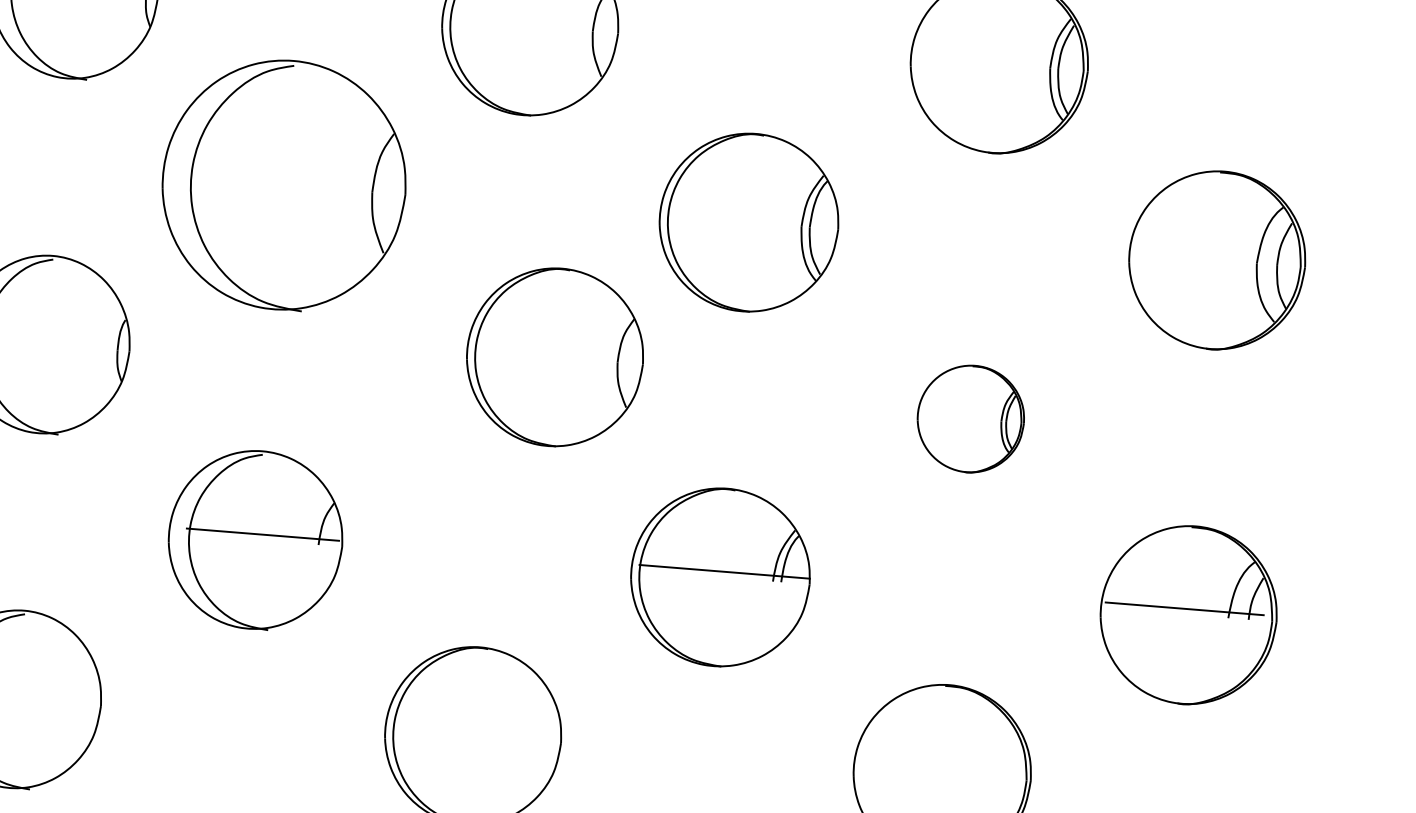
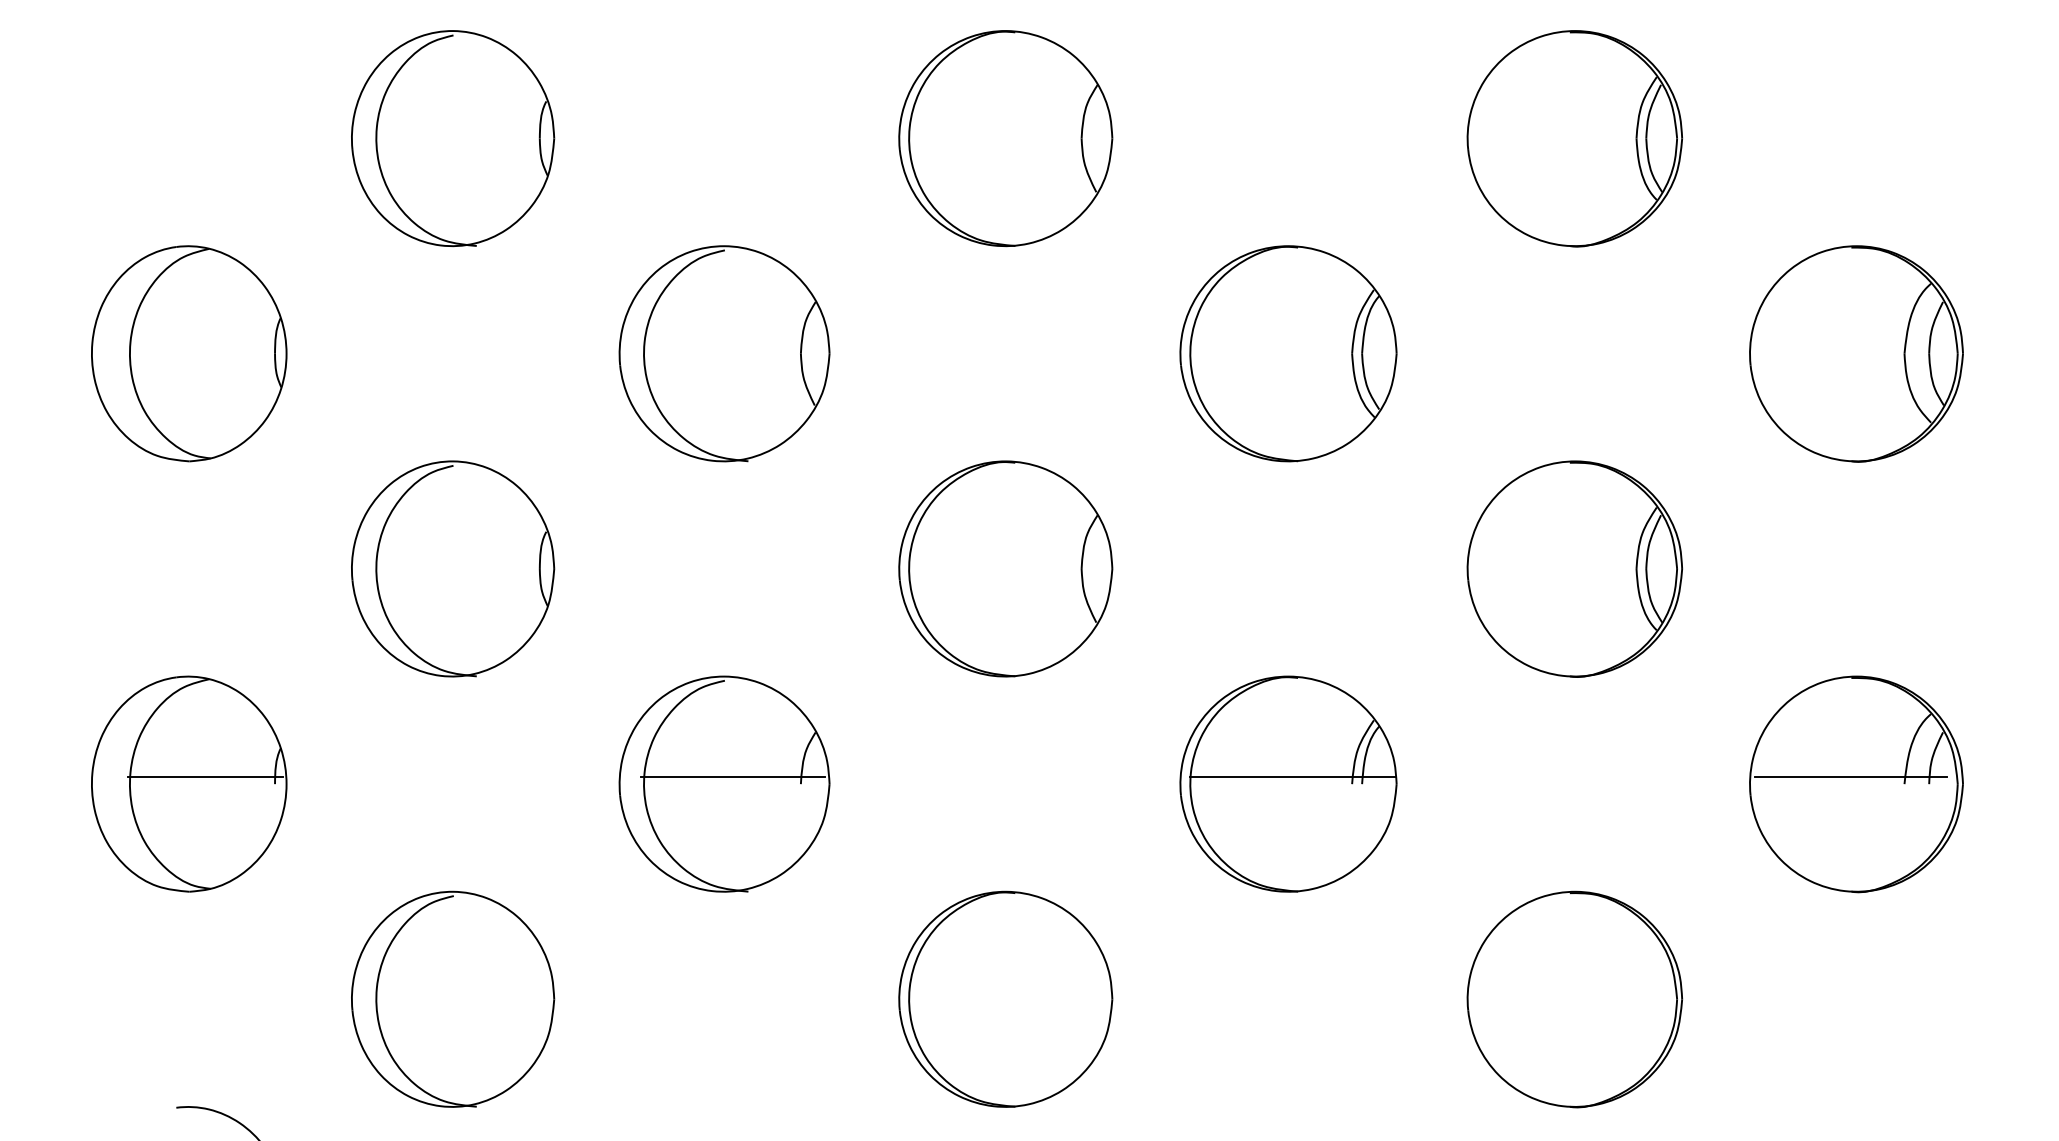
part: (284, 184) -> (724, 353), size x0.71
part: (554, 356) -> (1005, 568), moved
part: (970, 418) -> (1574, 568), size x1.67

